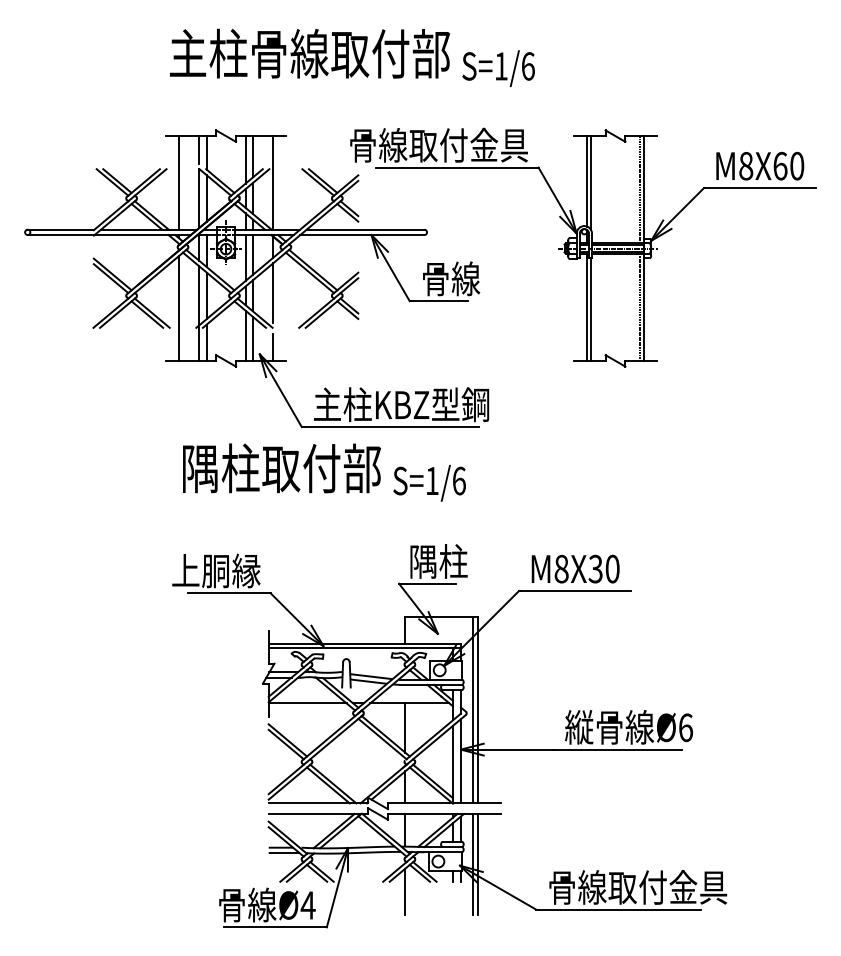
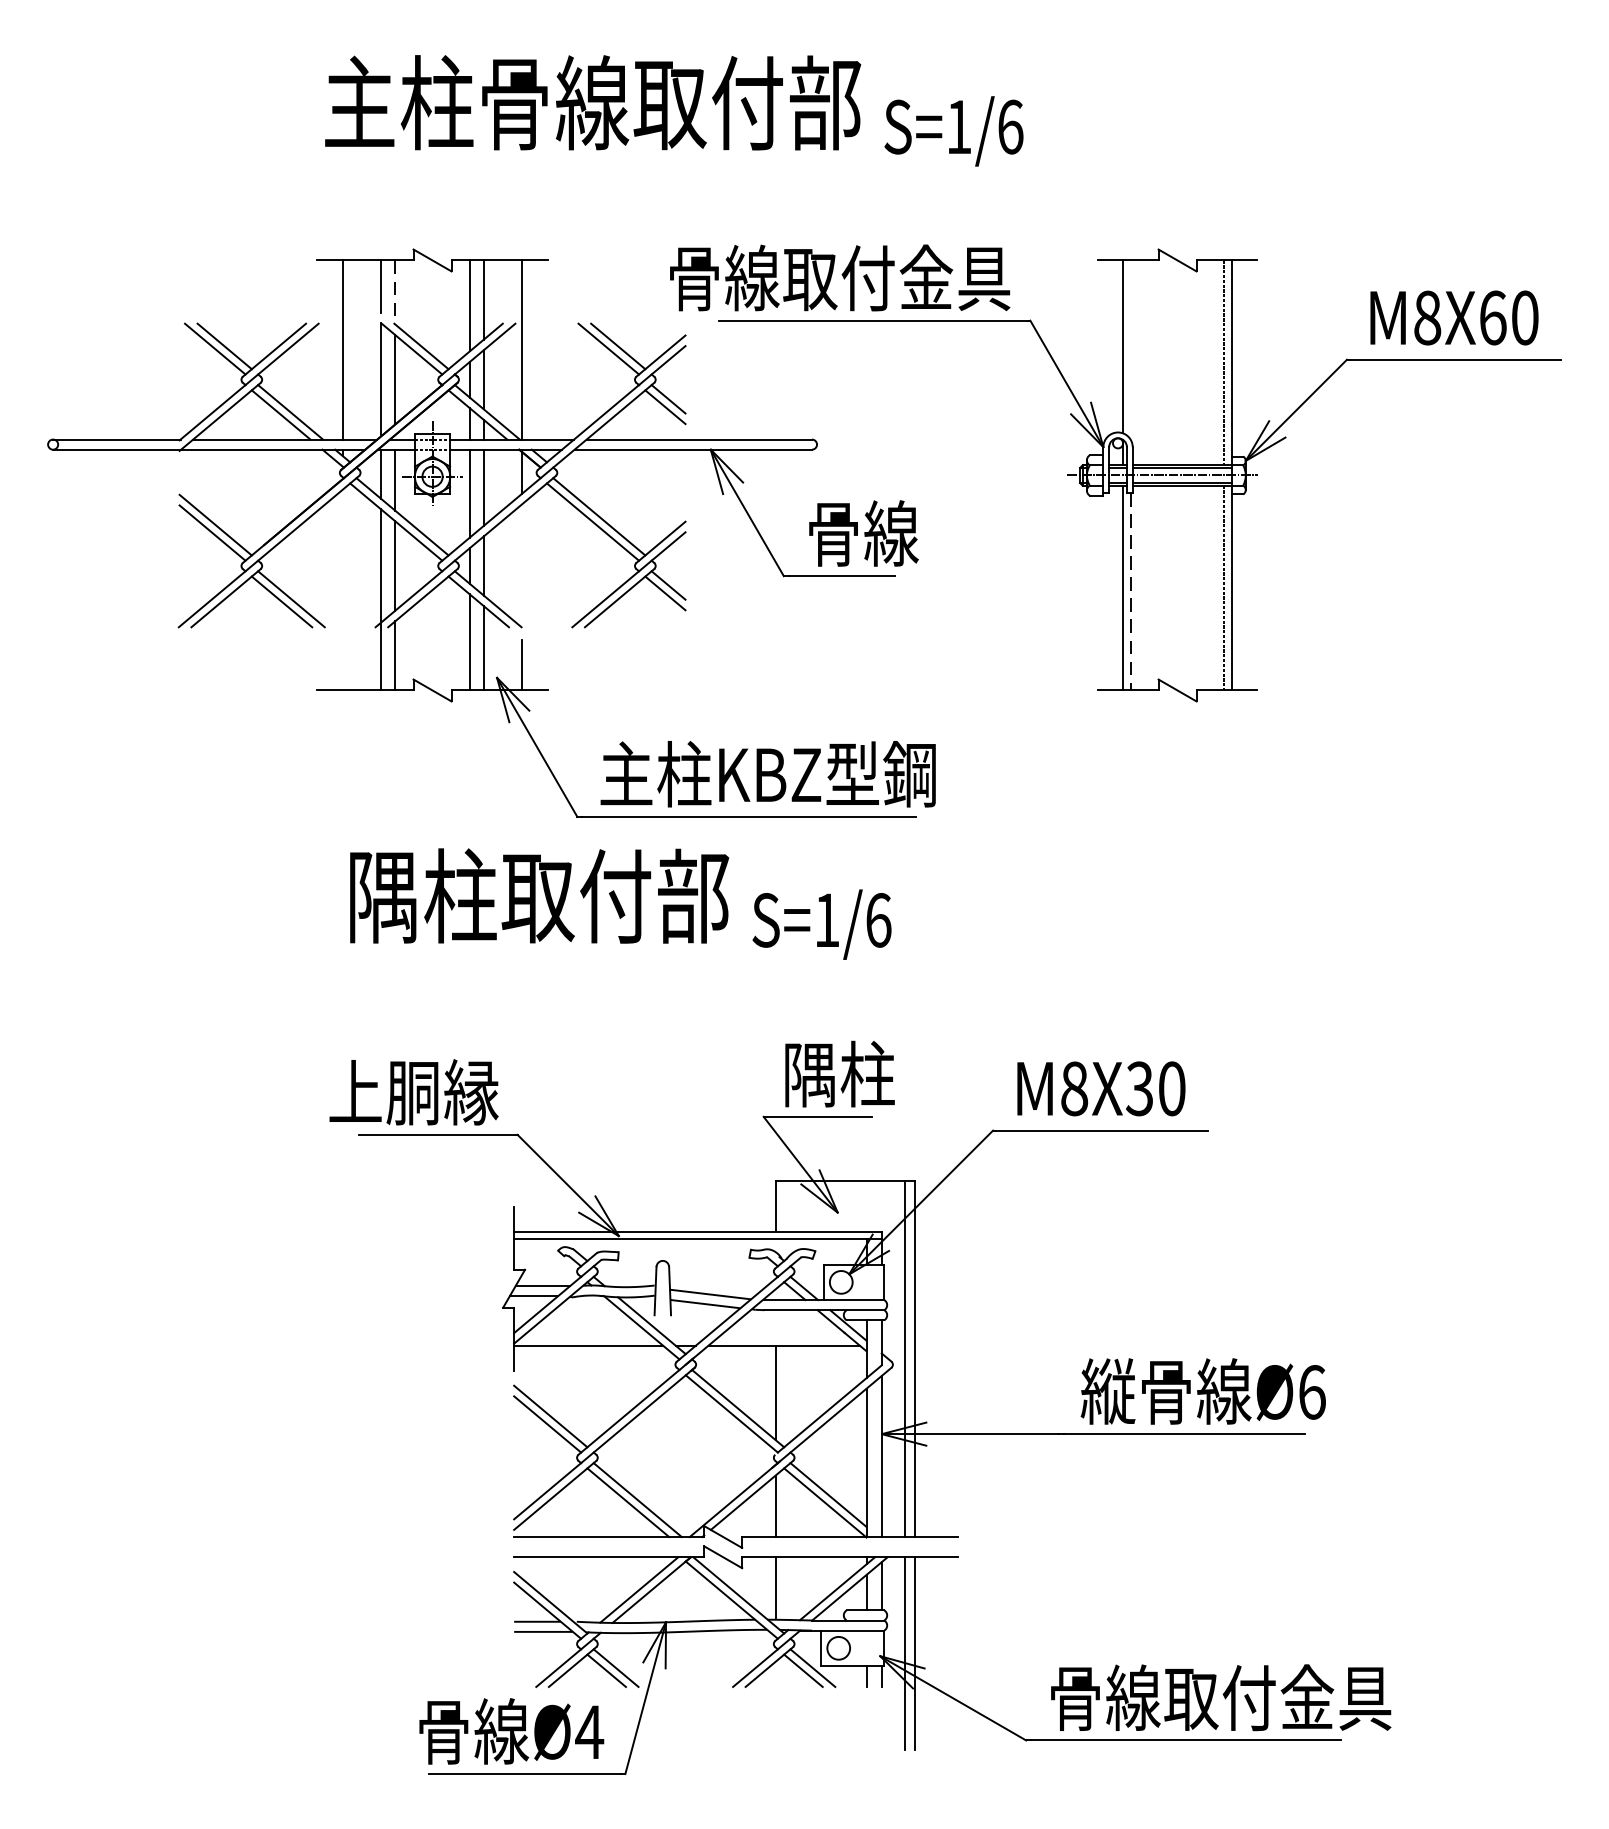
line: (206, 152) -> (395, 291), solid -> dashed
line: (591, 183) -> (1131, 351), removed
line: (273, 293) -> (523, 561), removed
line: (179, 307) -> (343, 588), removed
line: (591, 309) -> (1131, 592), solid -> dashed
line: (405, 891) -> (775, 1705), removed

